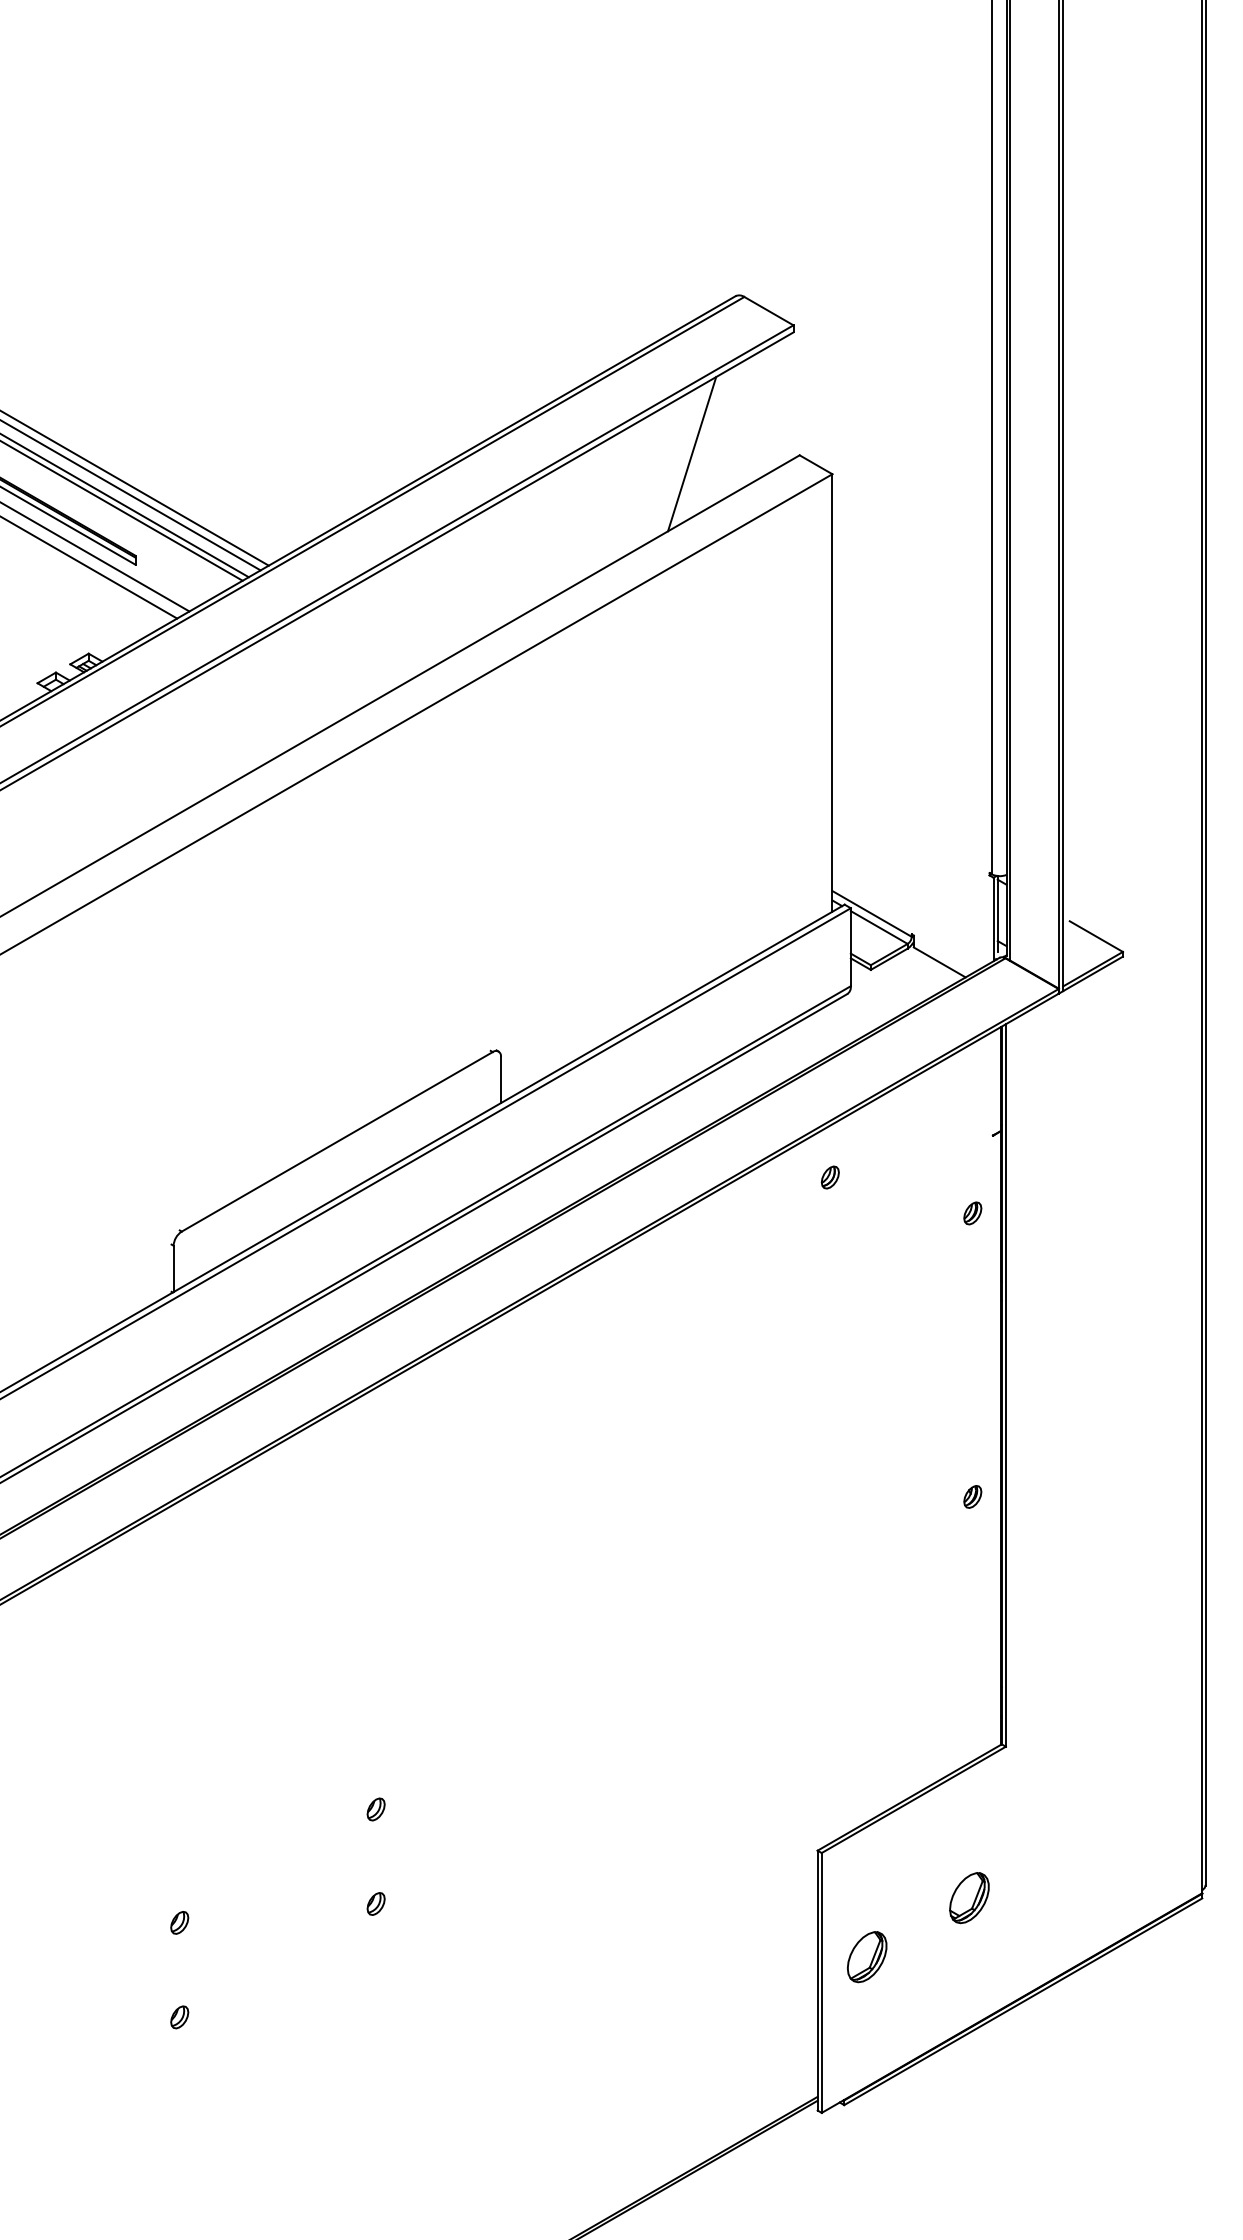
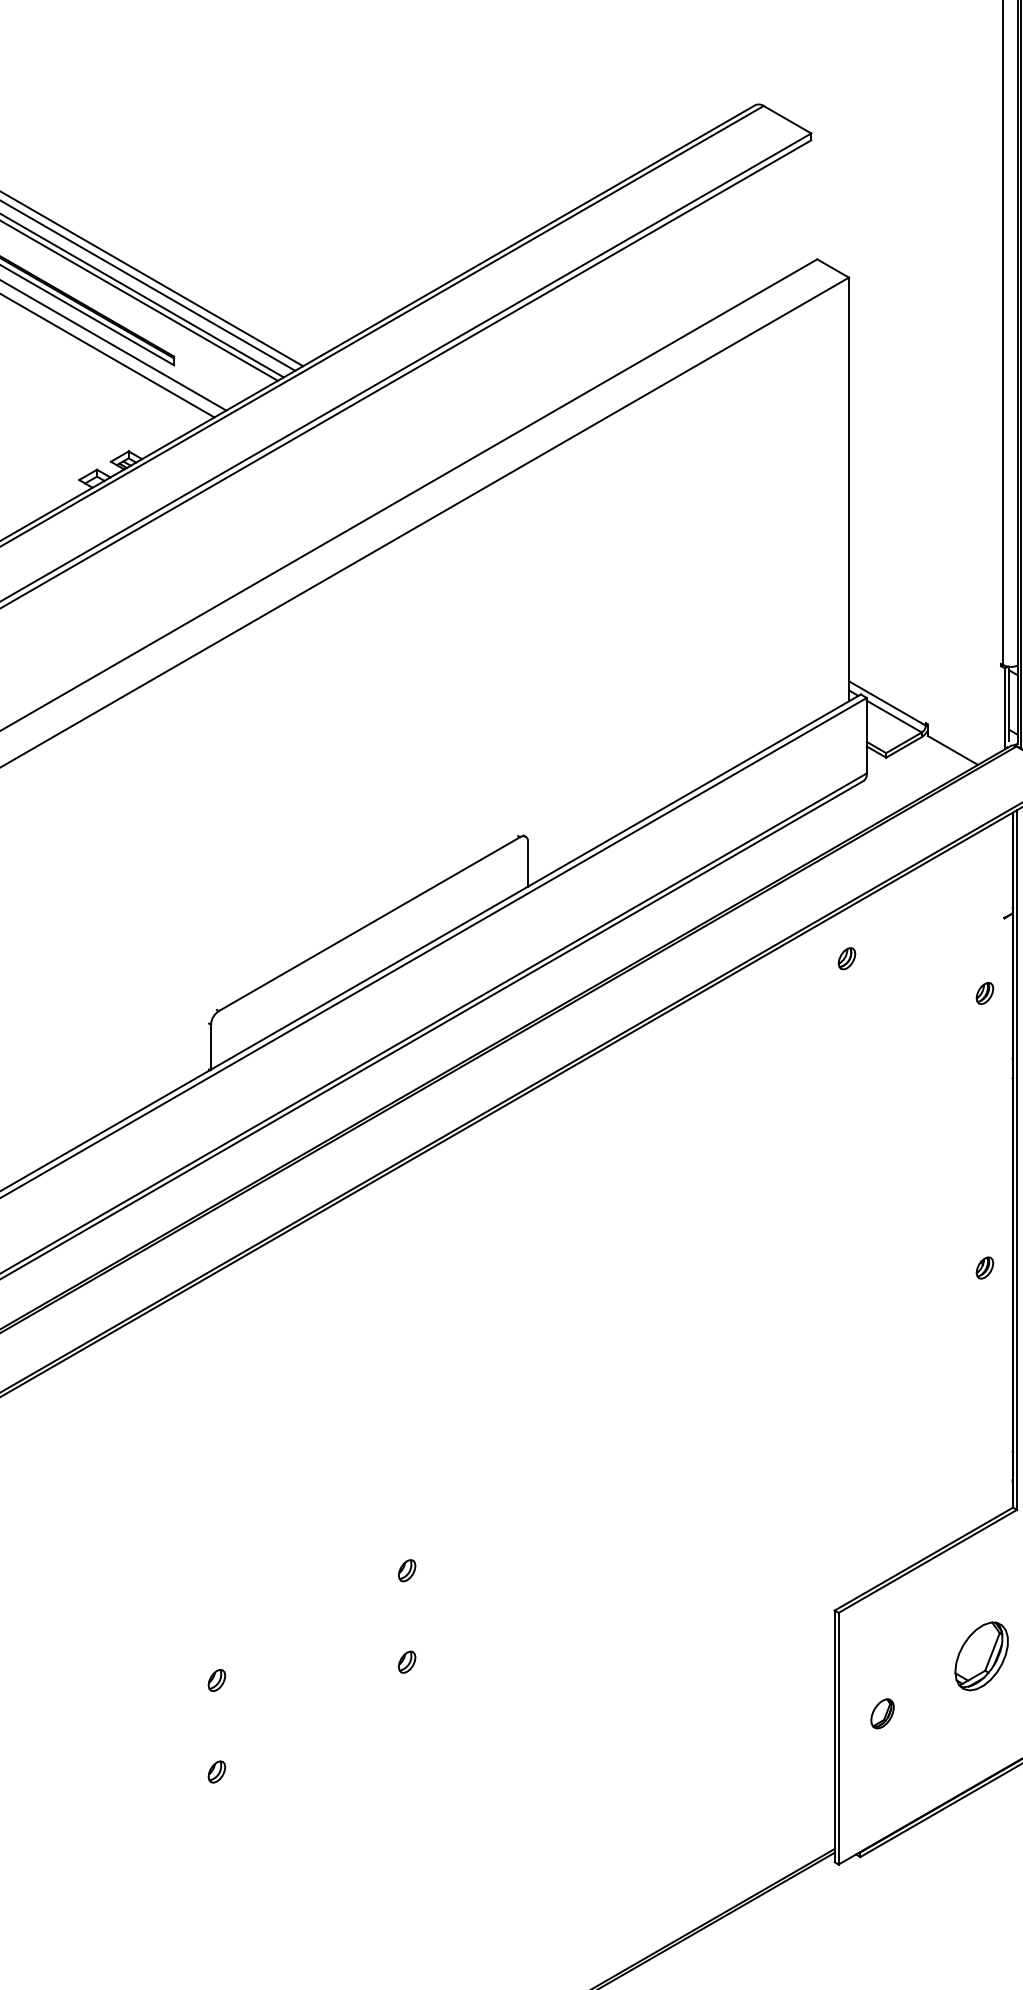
line: (692, 454) -> (713, 258), removed
part: (969, 1898) -> (981, 1656), size x1.4
part: (866, 1957) -> (881, 1714), size x0.6

